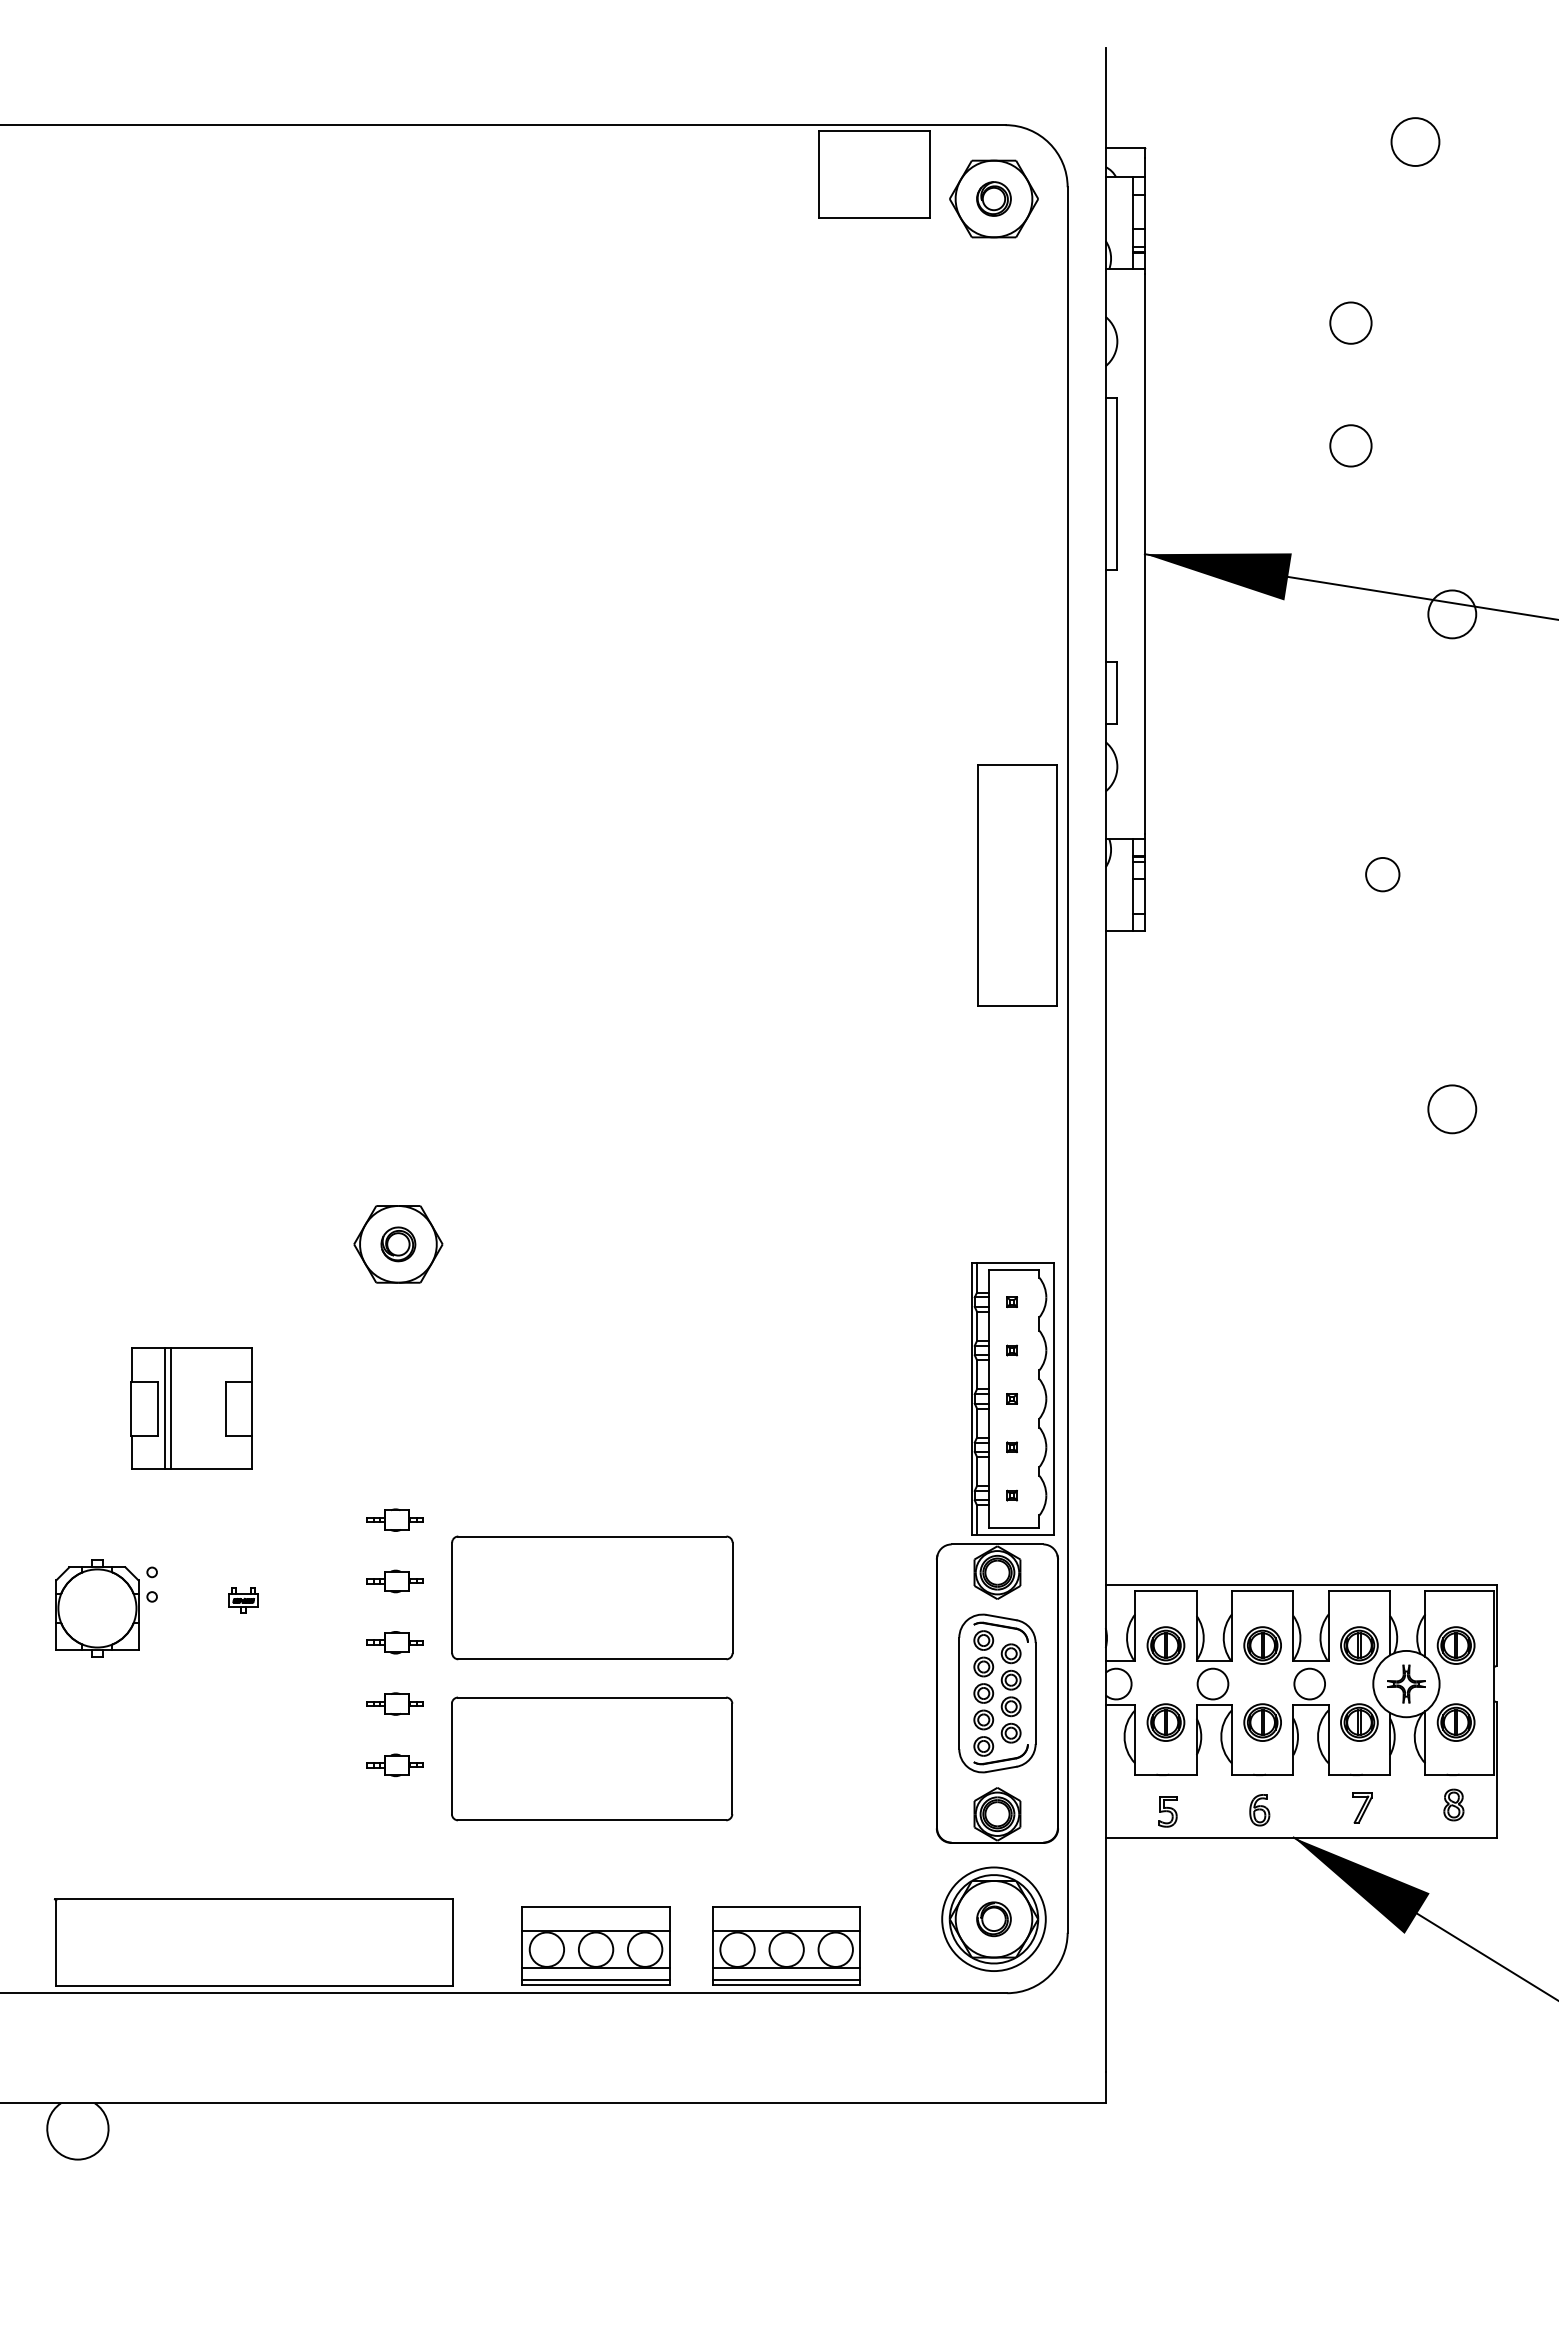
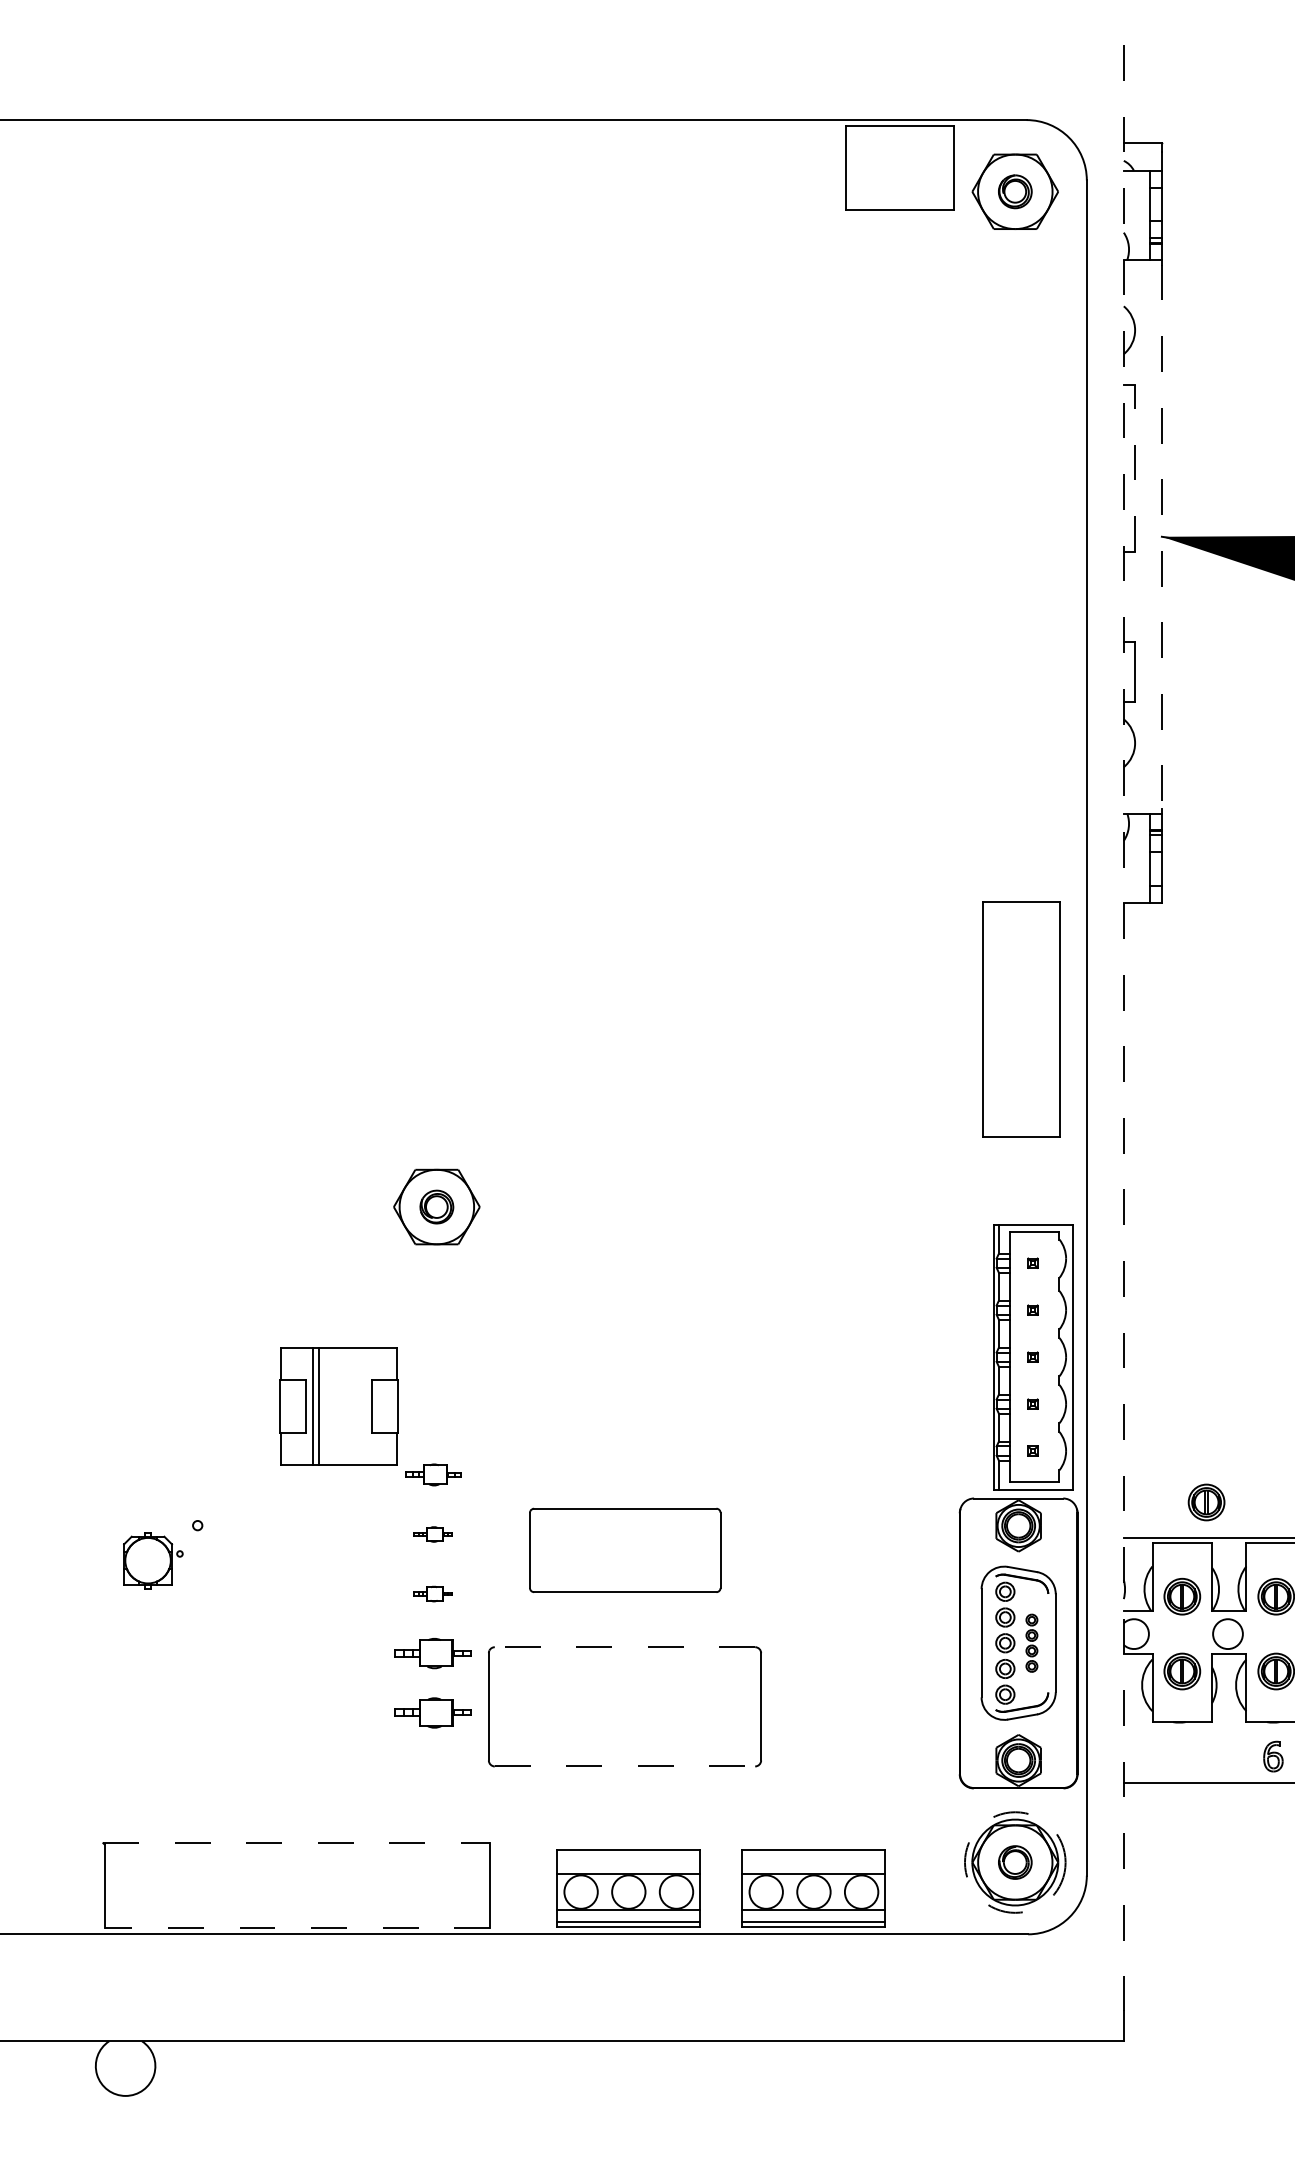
line: (1116, 483) -> (1134, 468), solid -> dashed
line: (1144, 554) -> (1161, 537), solid -> dashed
part: (1017, 885) -> (1021, 1019), moved
line: (1105, 1060) -> (1123, 1028), solid -> dashed
part: (191, 1408) -> (338, 1406), moved
part: (1190, 1548) -> (1206, 1502), added
part: (394, 1581) -> (433, 1534), size x0.7
part: (592, 1597) -> (625, 1550), size x0.7
part: (243, 1600) -> (286, 1552), removed
part: (106, 1608) -> (153, 1560), size x0.6
part: (394, 1642) -> (433, 1593), size x0.7
part: (1010, 1693) -> (1031, 1643), size x0.6
line: (591, 1697) -> (624, 1647), solid -> dashed
part: (394, 1703) -> (433, 1652), size x1.4
part: (394, 1765) -> (433, 1713), size x1.4
part: (1167, 1811) -> (1183, 1757), removed
line: (592, 1820) -> (625, 1766), solid -> dashed
line: (254, 1899) -> (297, 1843), solid -> dashed
circle: (993, 1919) -> (1014, 1862), solid -> dashed
line: (254, 1986) -> (297, 1927), solid -> dashed

